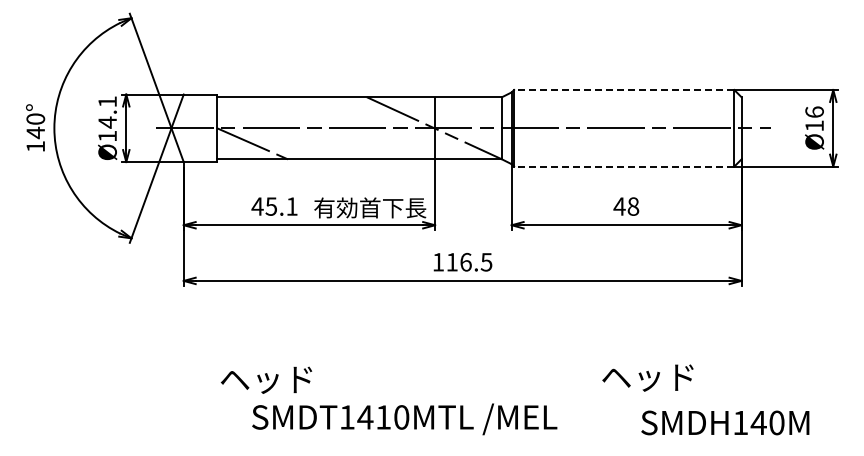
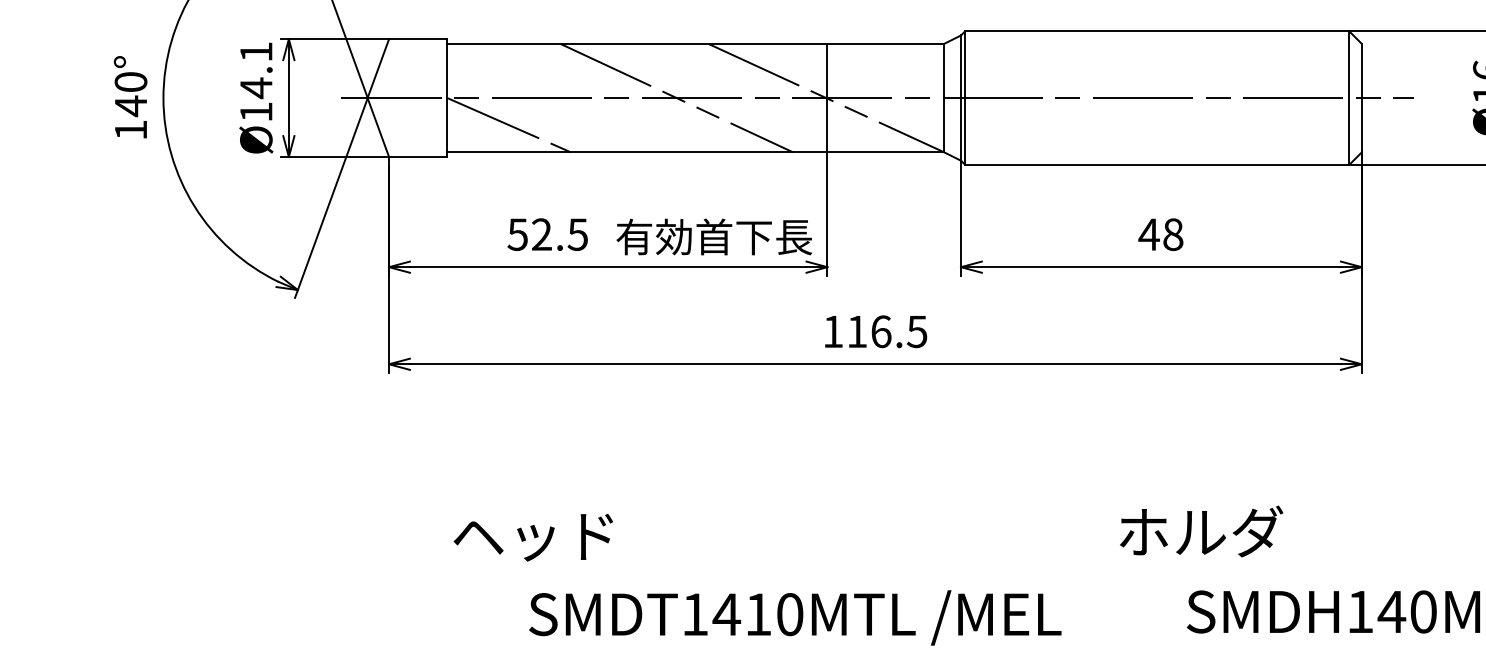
line: (623, 90) -> (1155, 32), dashed -> solid
line: (348, 128) -> (676, 98), added
line: (623, 166) -> (1155, 164), dashed -> solid
text: (274, 206) -> (547, 234), 45.1 -> 52.5
text: (649, 376) -> (1201, 530), ヘッド -> ホルダ
text: (404, 419) -> (794, 618), moved

